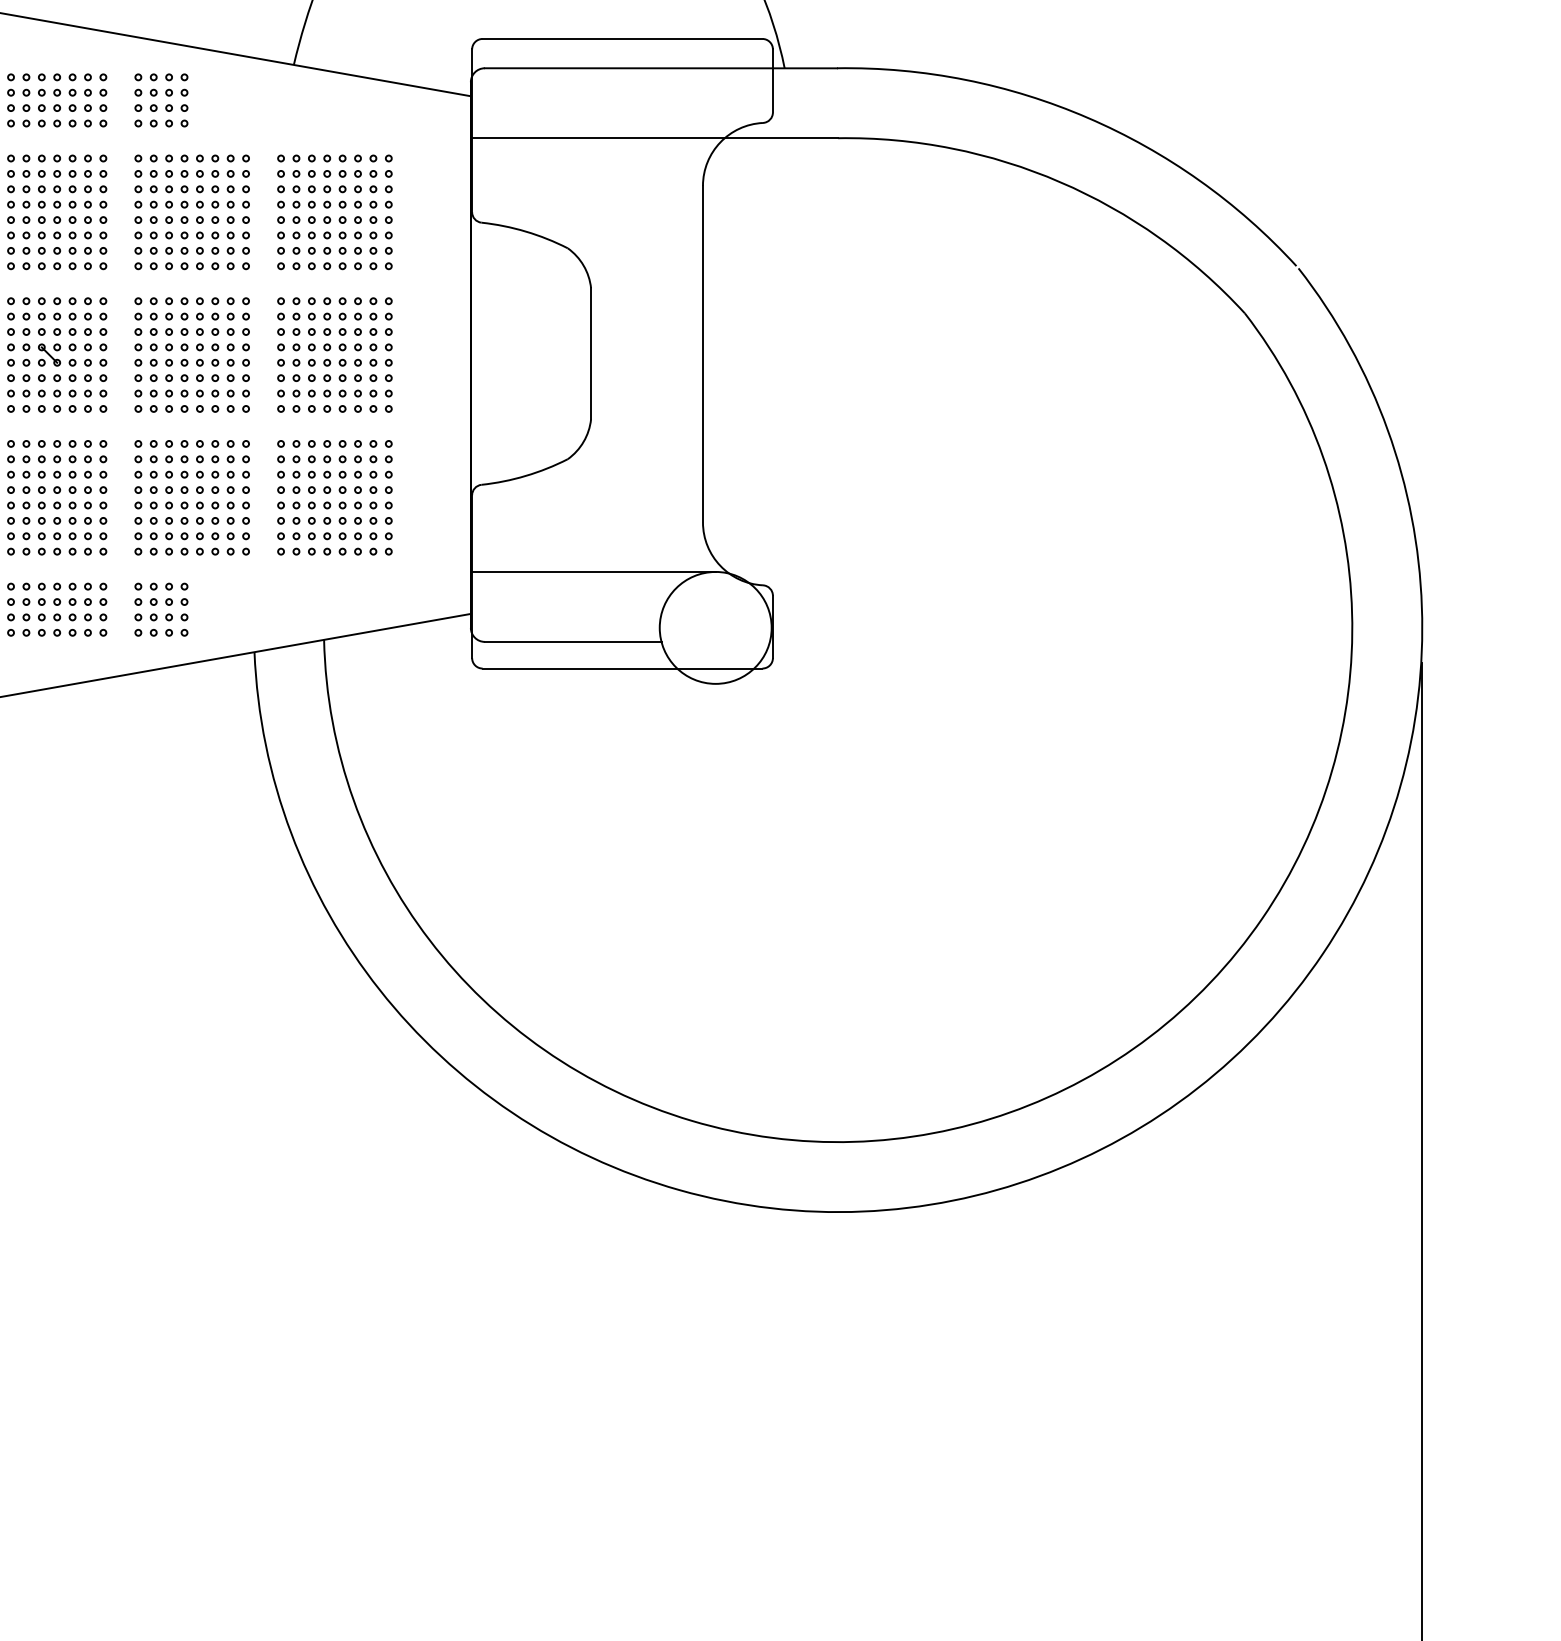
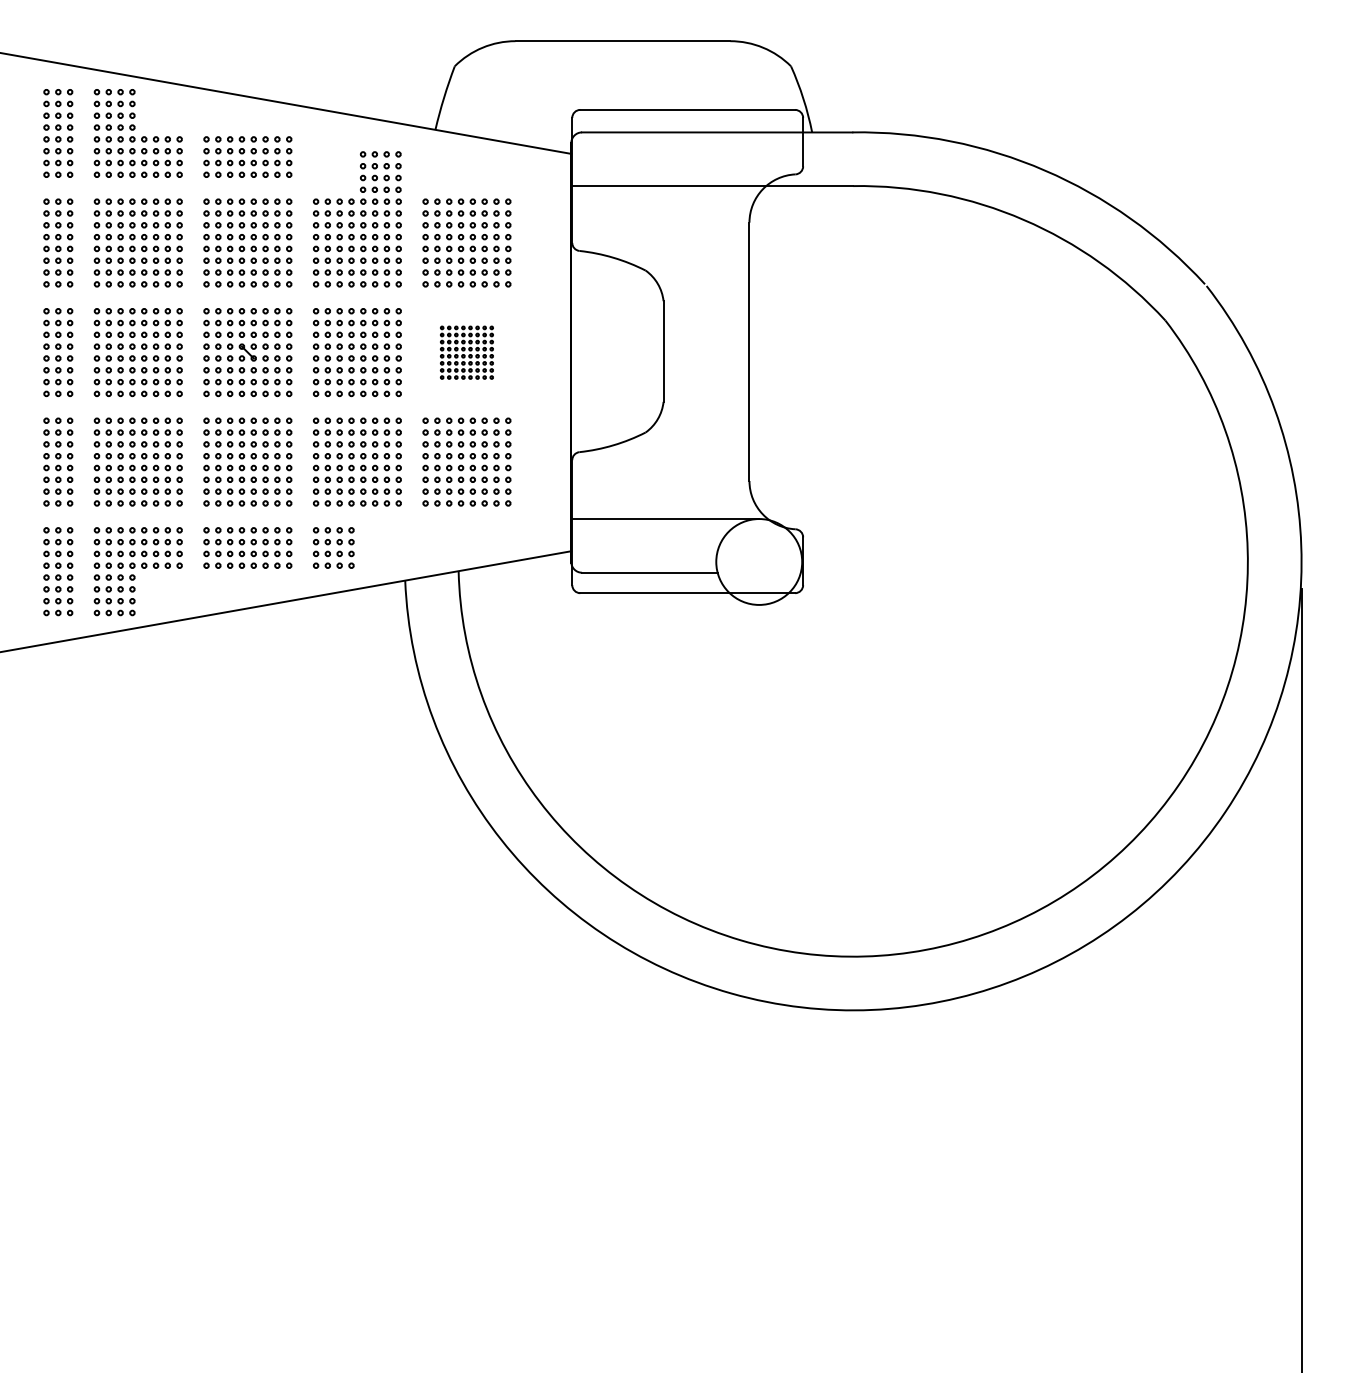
part: (161, 99) -> (380, 171), moved
part: (334, 354) -> (466, 352), size x0.6

